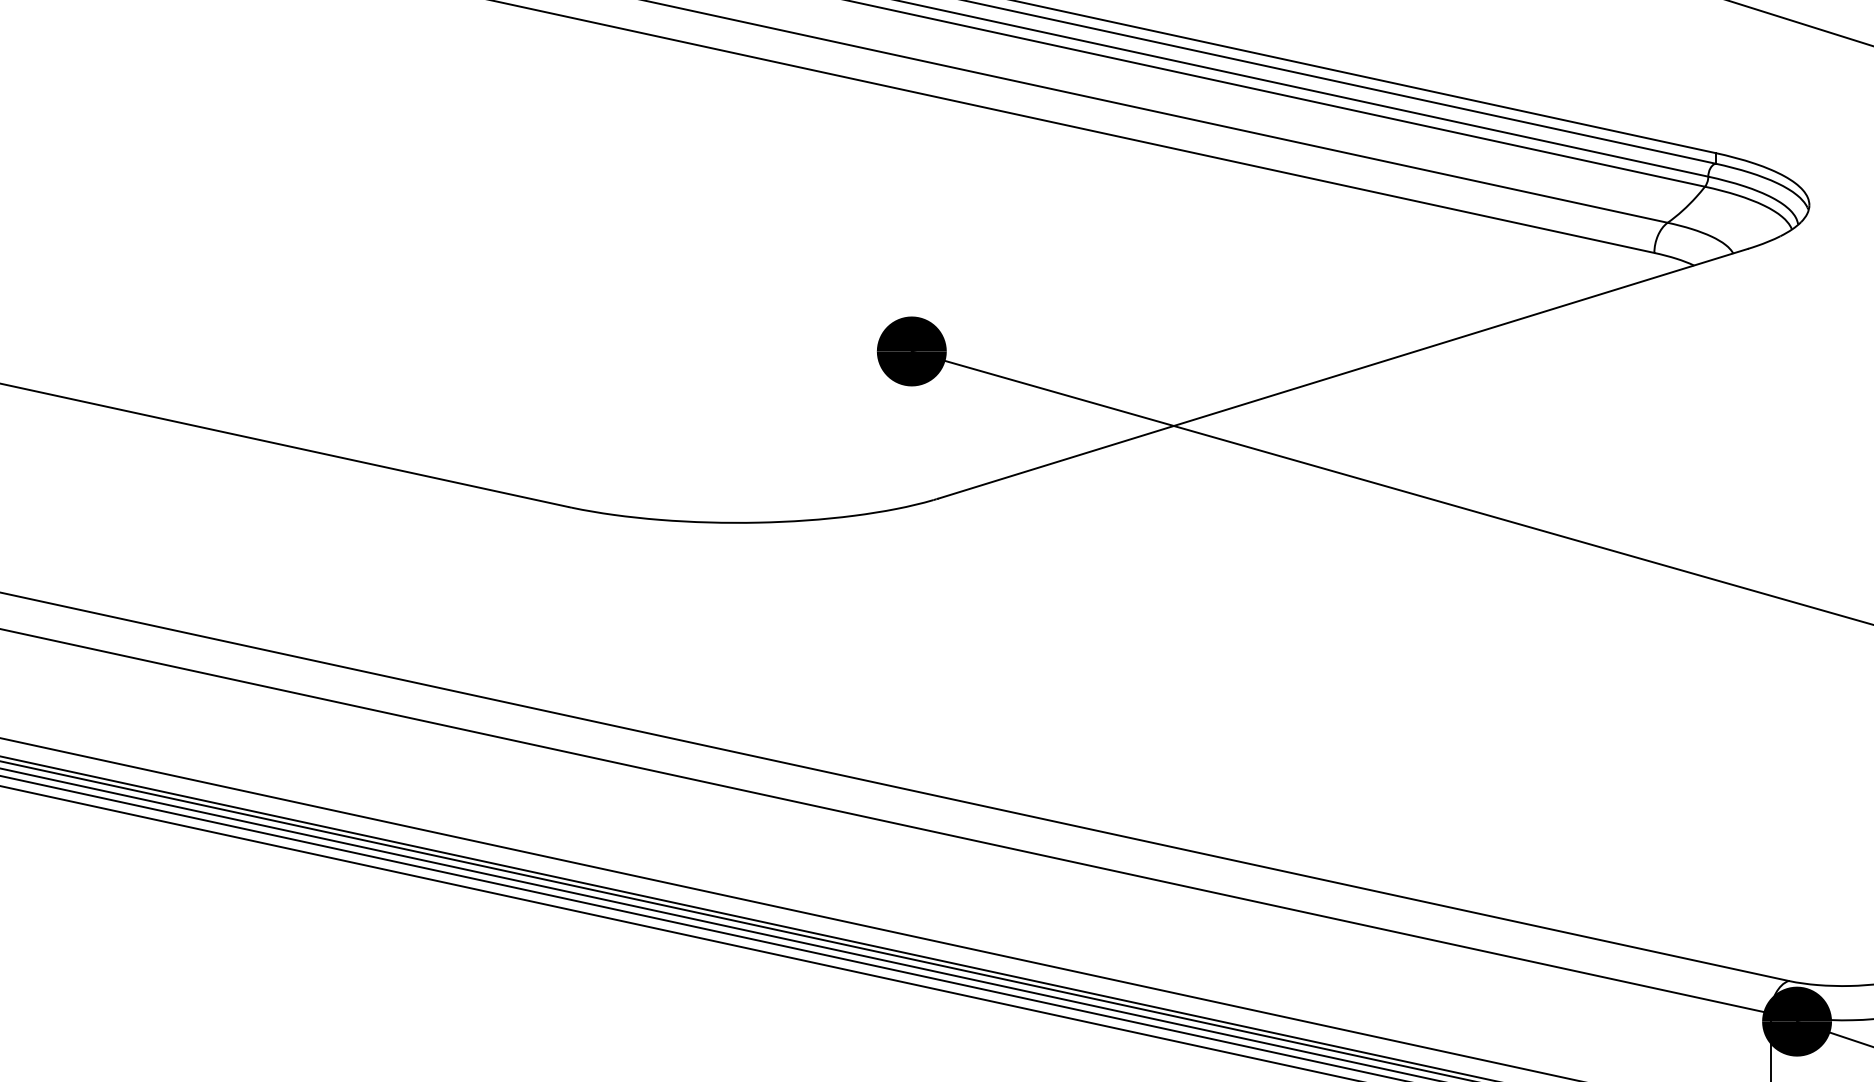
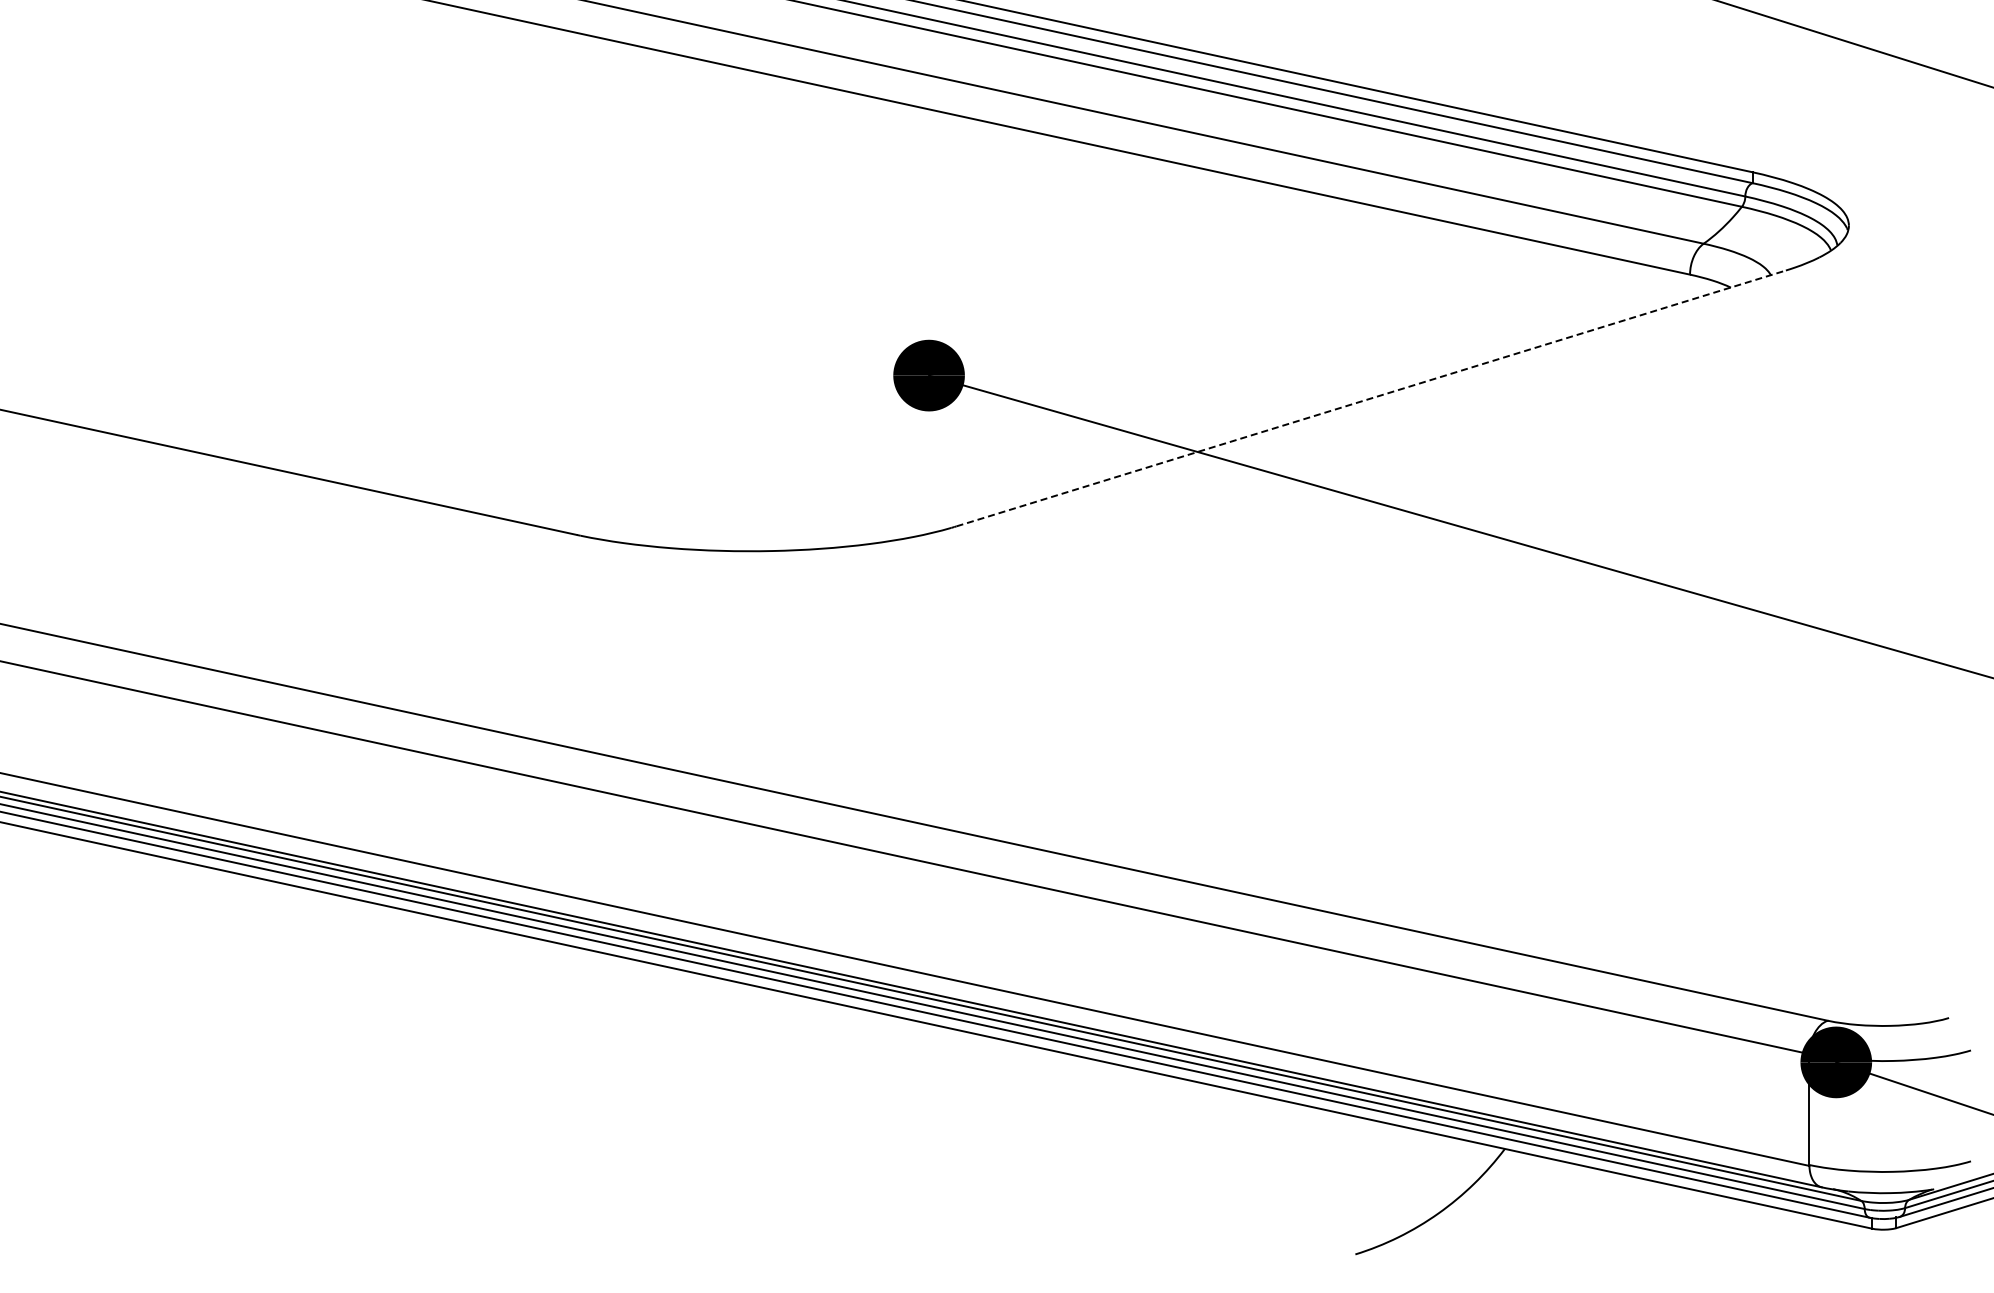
line: (1343, 373) -> (1371, 398), solid -> dashed

